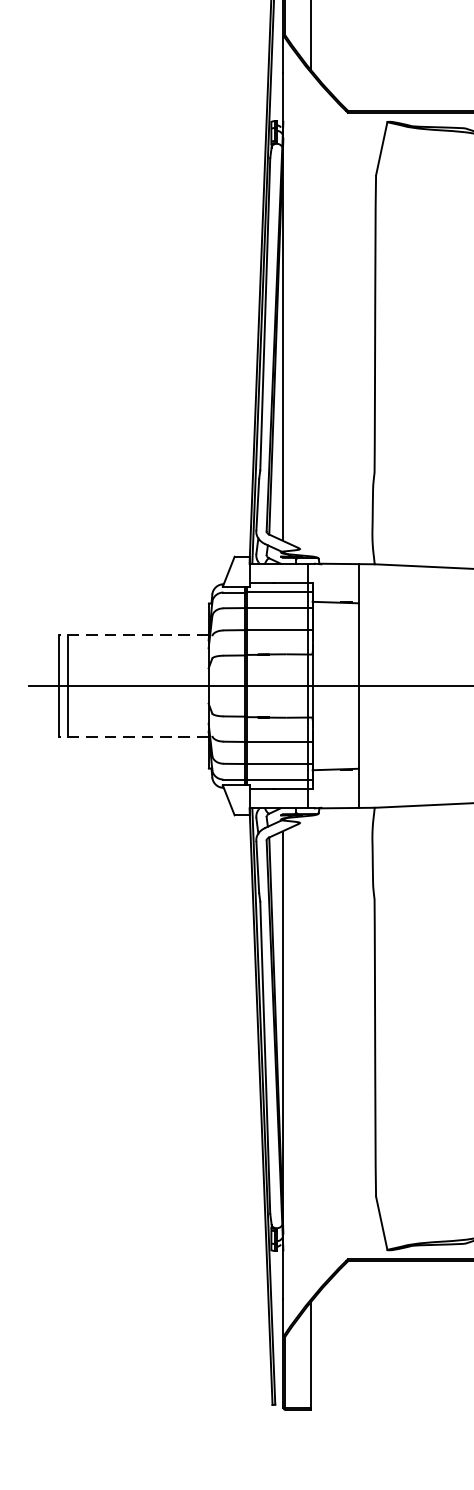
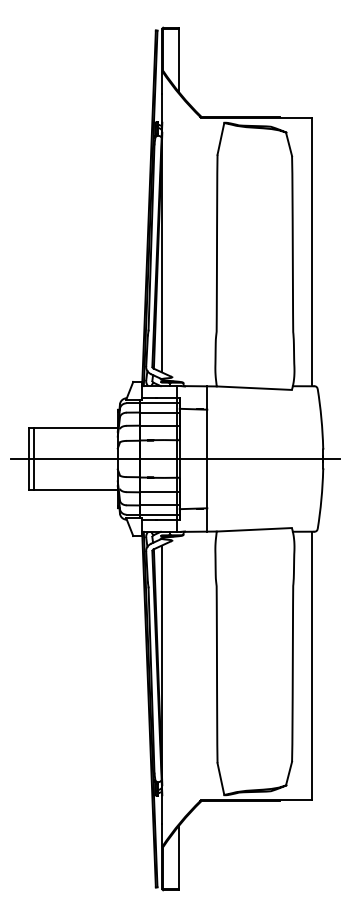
line: (134, 634) -> (73, 428), dashed -> solid
line: (134, 737) -> (73, 489), dashed -> solid

